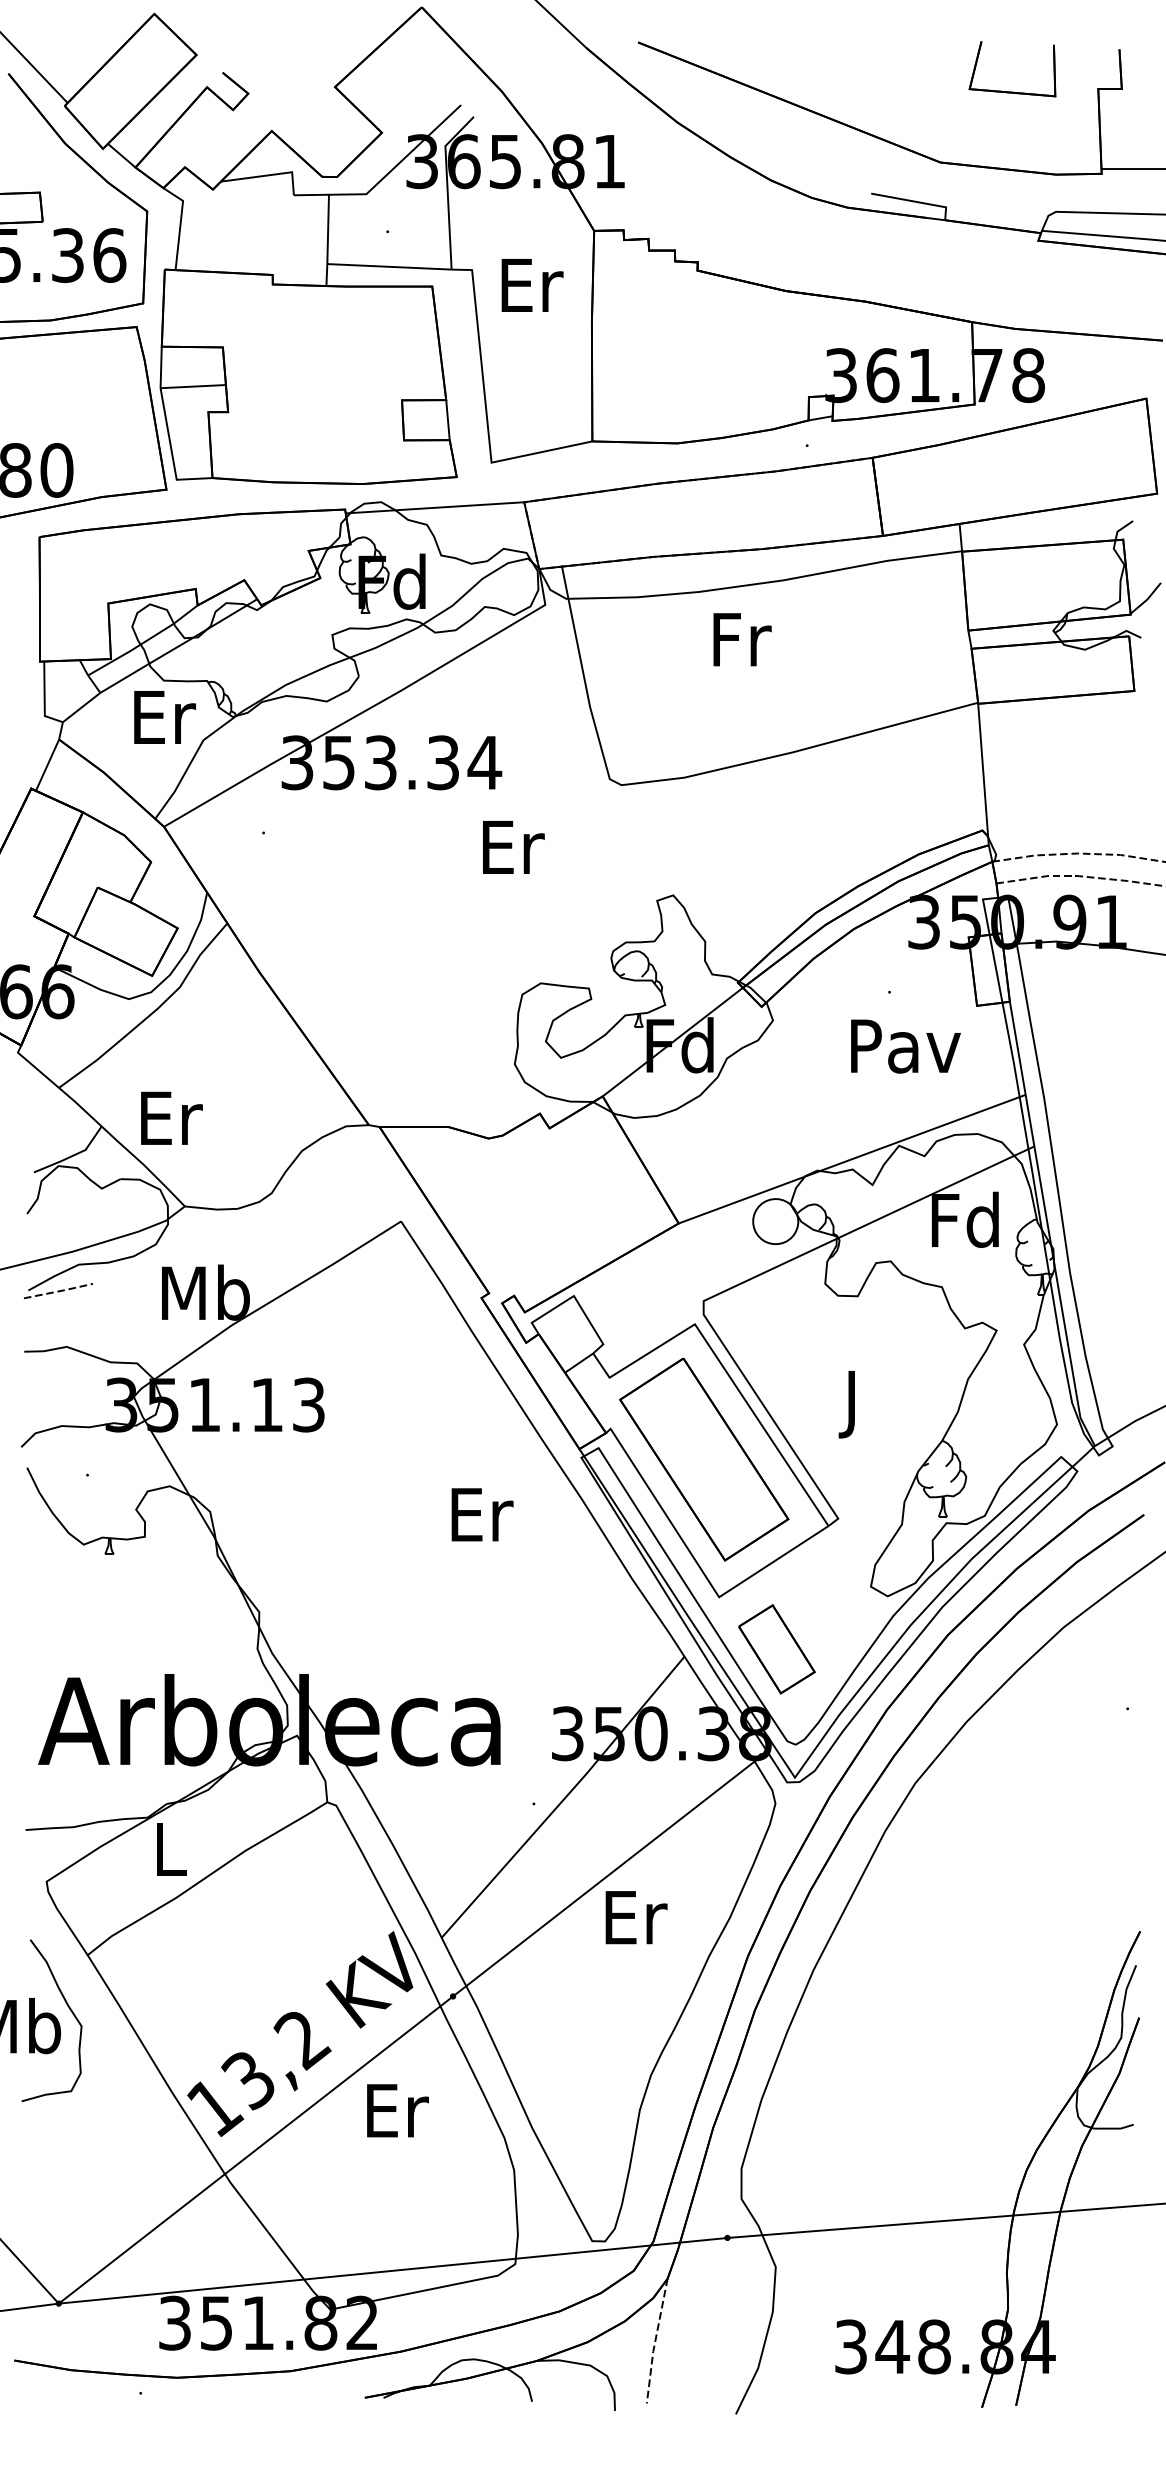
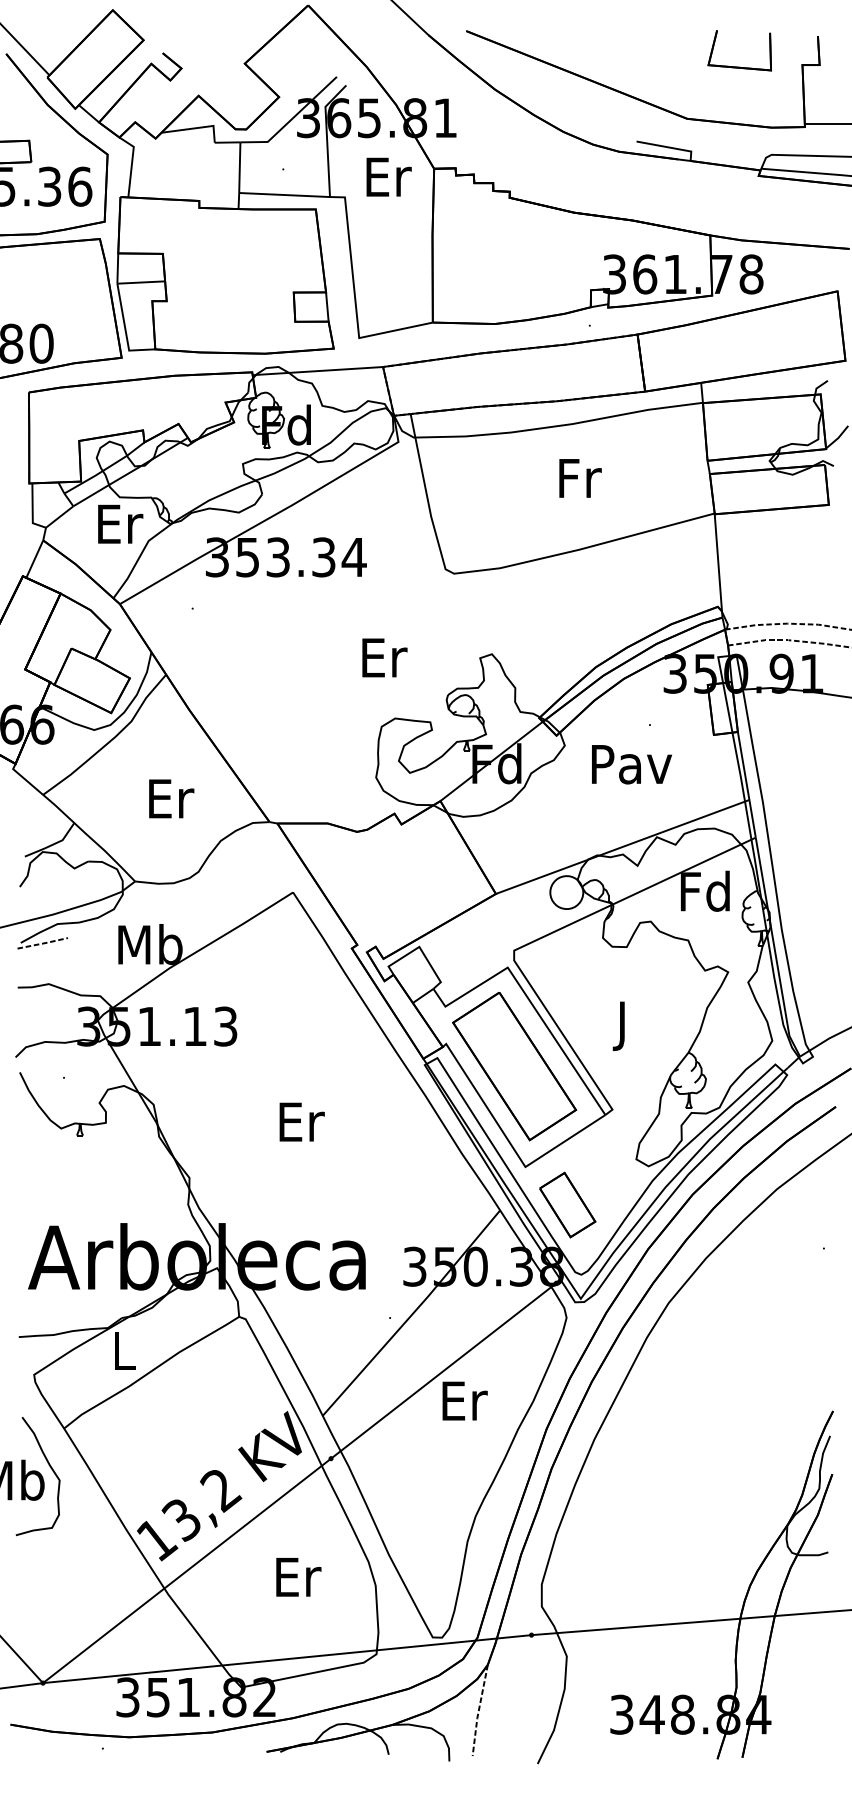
text: (532, 285) -> (389, 177), moved
text: (742, 639) -> (580, 478), moved
text: (513, 847) -> (384, 657), moved
text: (905, 1046) -> (631, 764), moved
text: (171, 1117) -> (171, 798), moved
text: (482, 1514) -> (302, 1121), moved
text: (397, 2110) -> (298, 1577), moved

